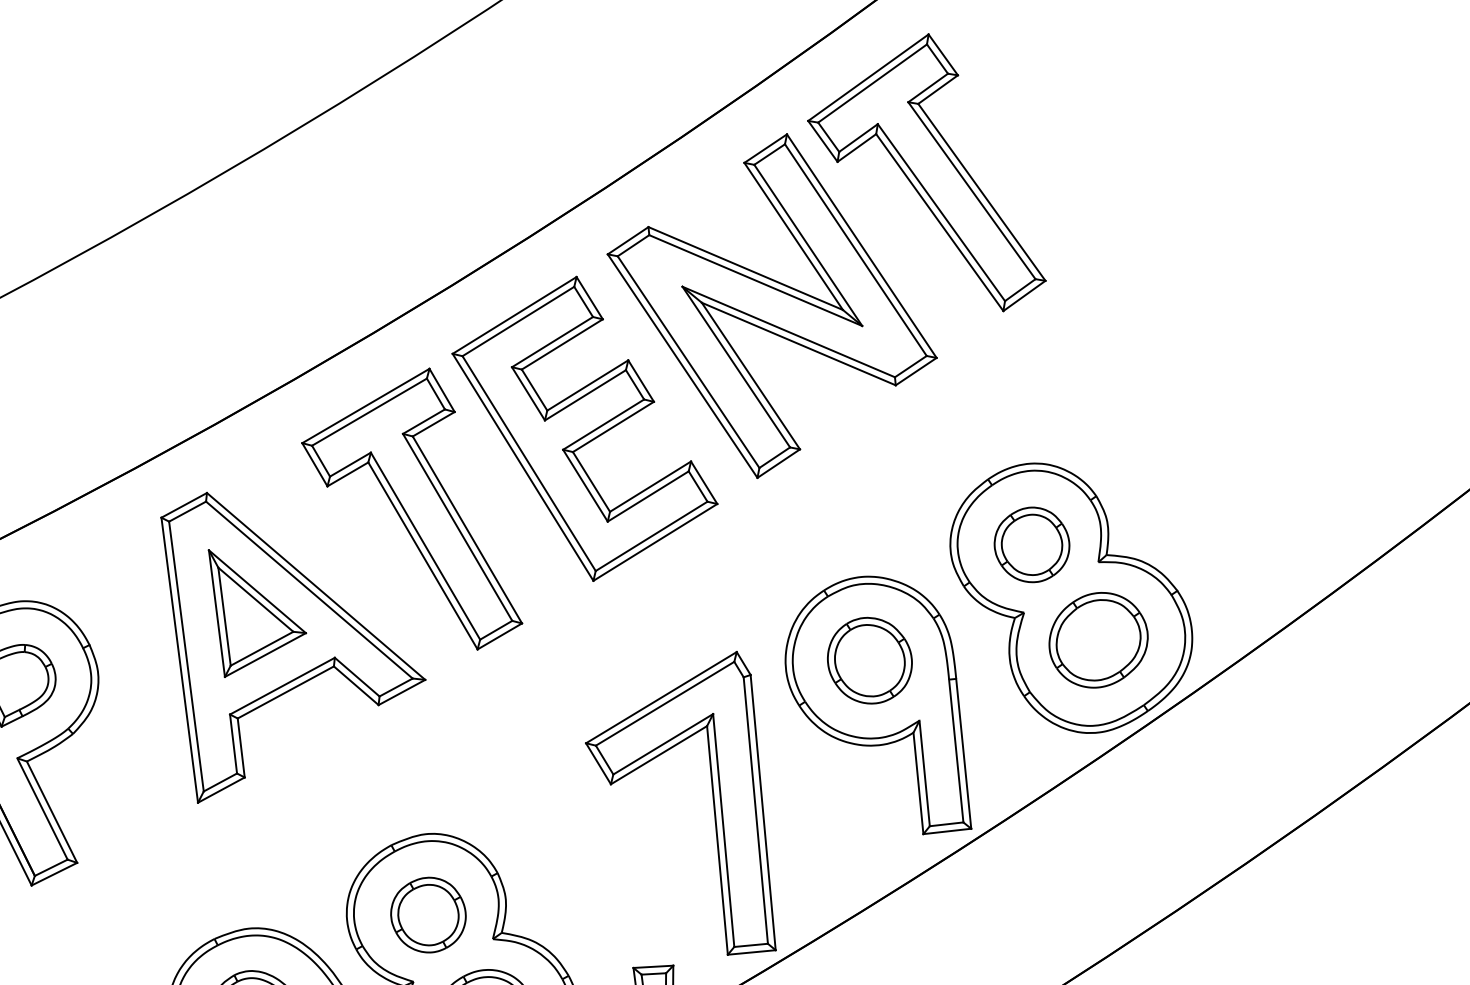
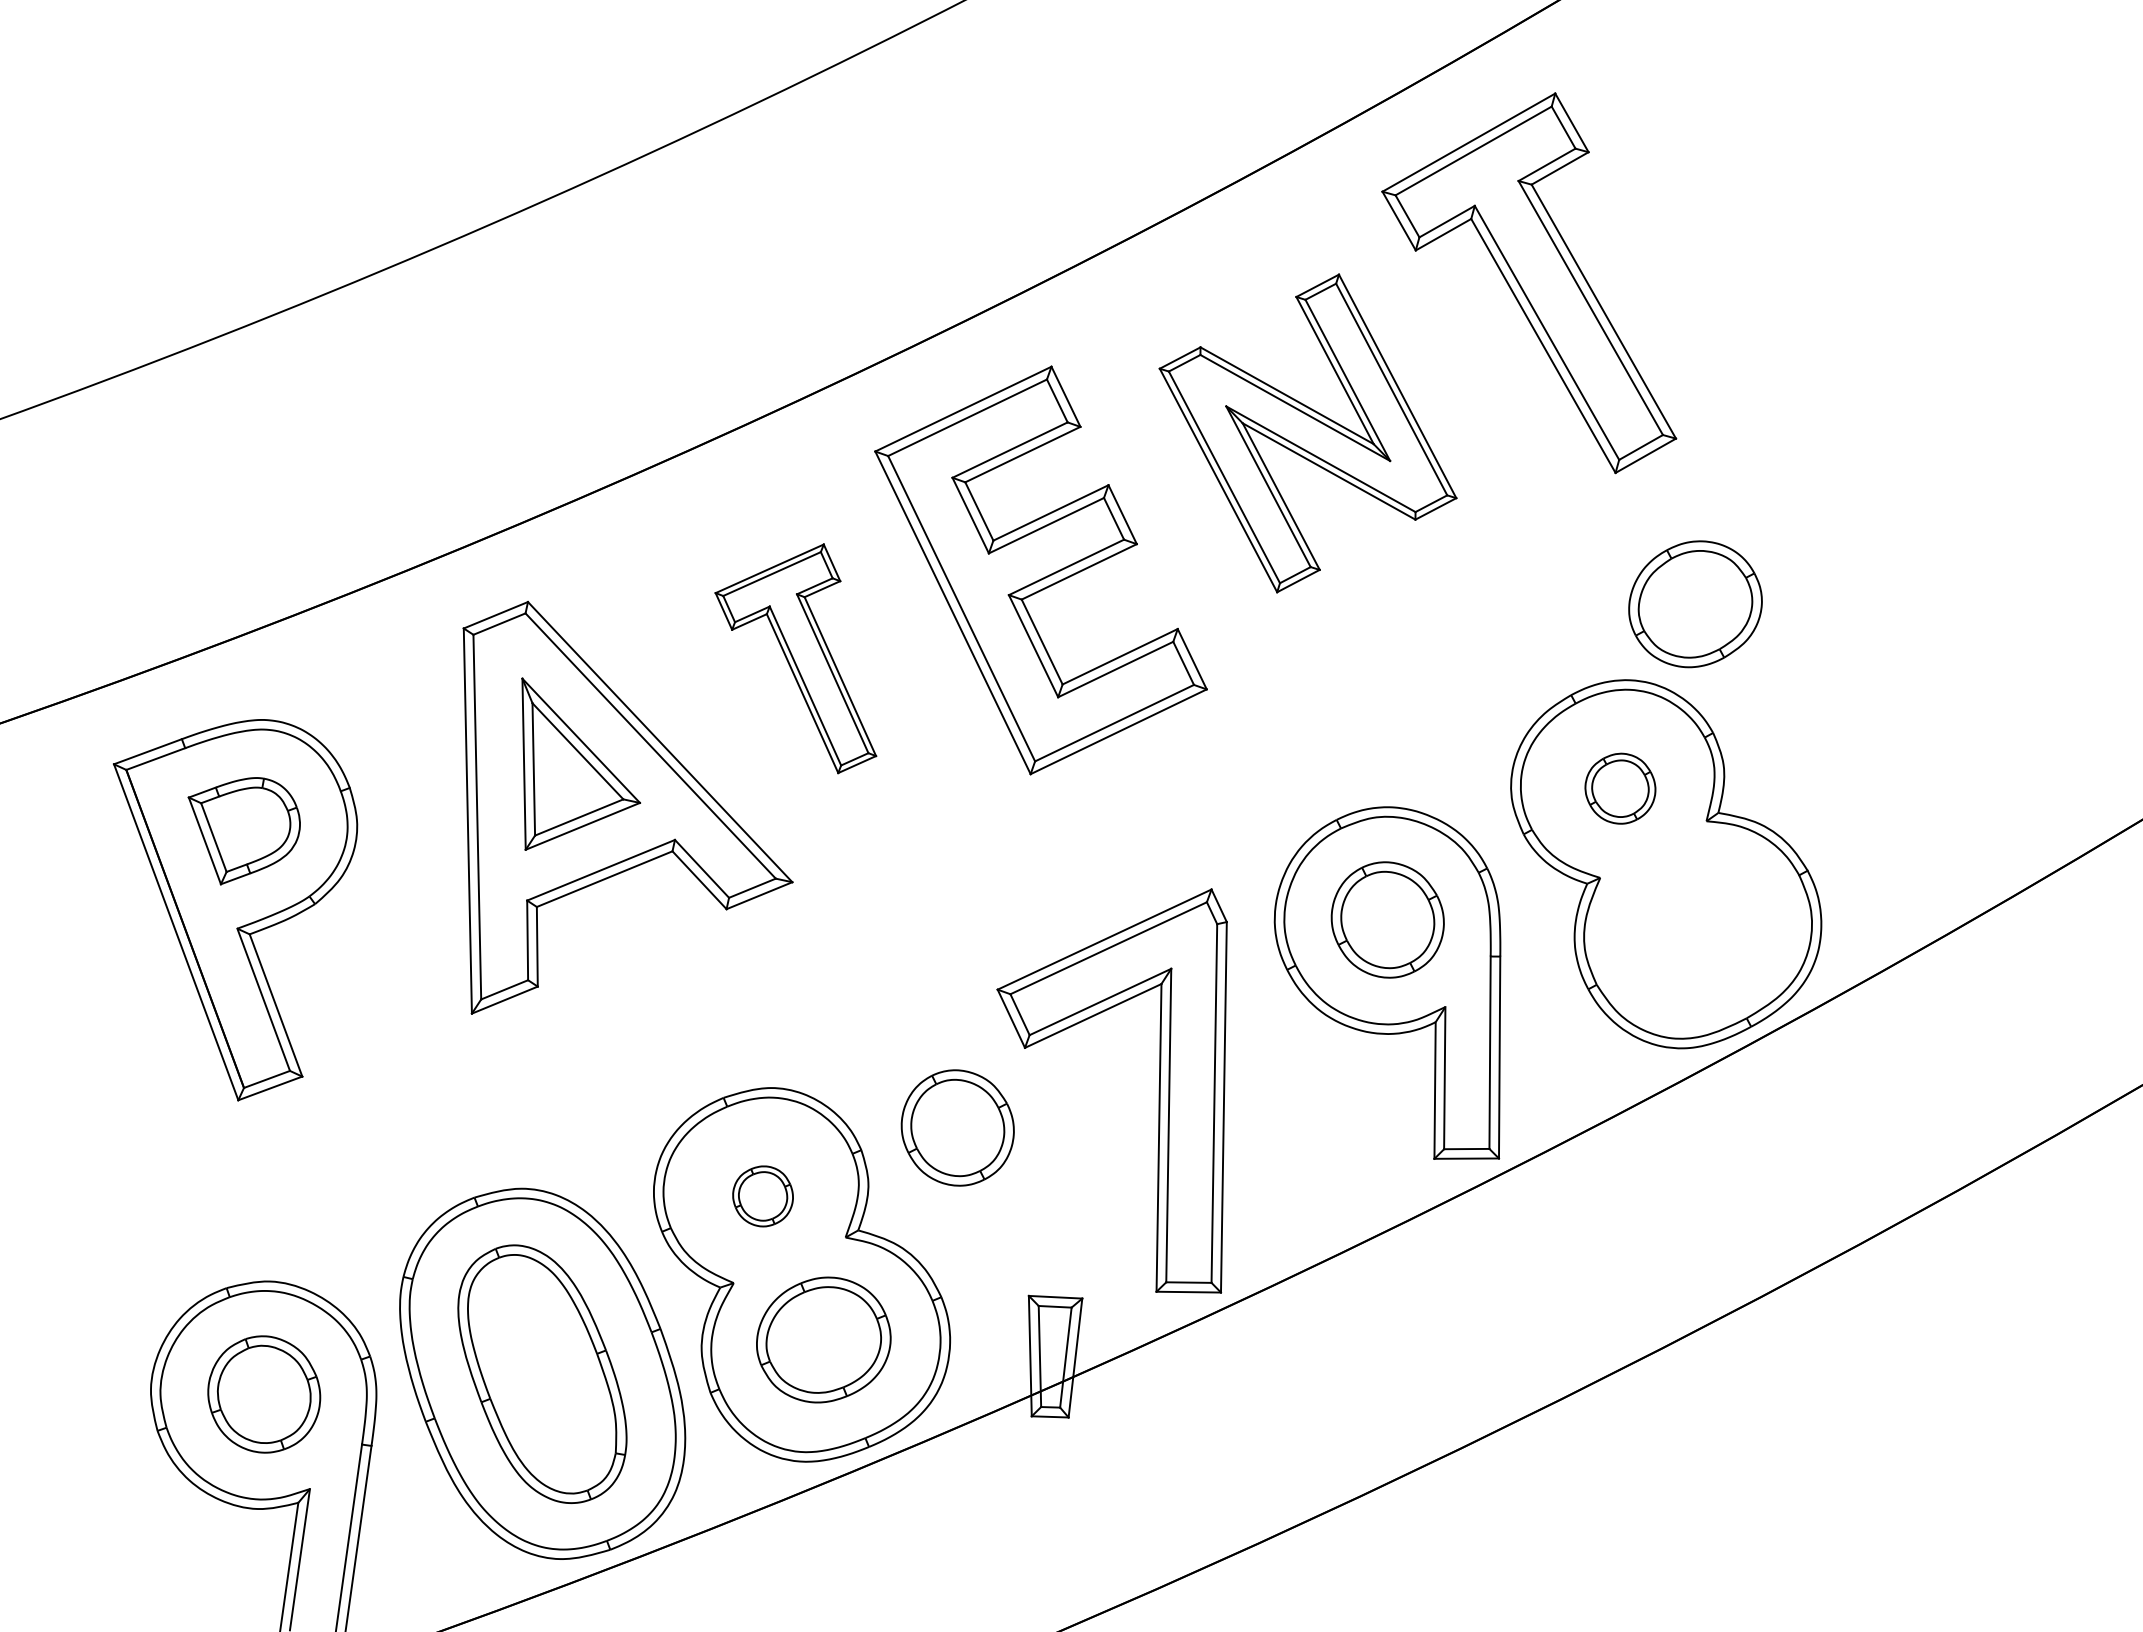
part: (771, 306) -> (1307, 433), size x0.7
part: (409, 513) -> (795, 658), size x0.6
part: (1032, 544) -> (1620, 788), size x0.7
part: (1098, 640) -> (1695, 604), moved
part: (567, 848) -> (957, 1127), added
part: (428, 915) -> (762, 1196), size x0.6

